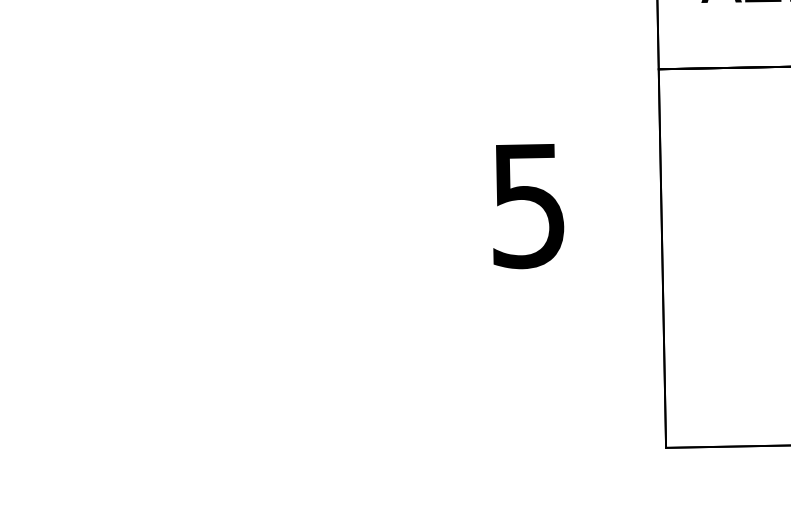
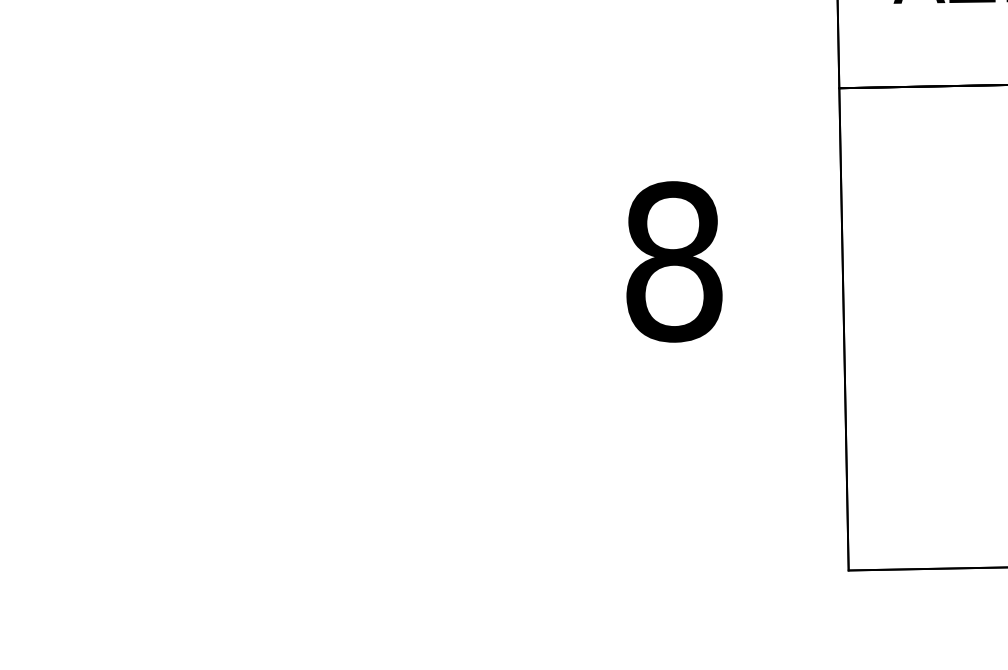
text: (529, 205) -> (674, 261), 5 -> 8

